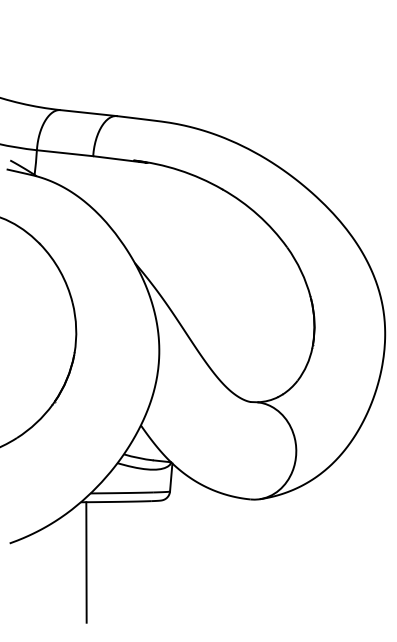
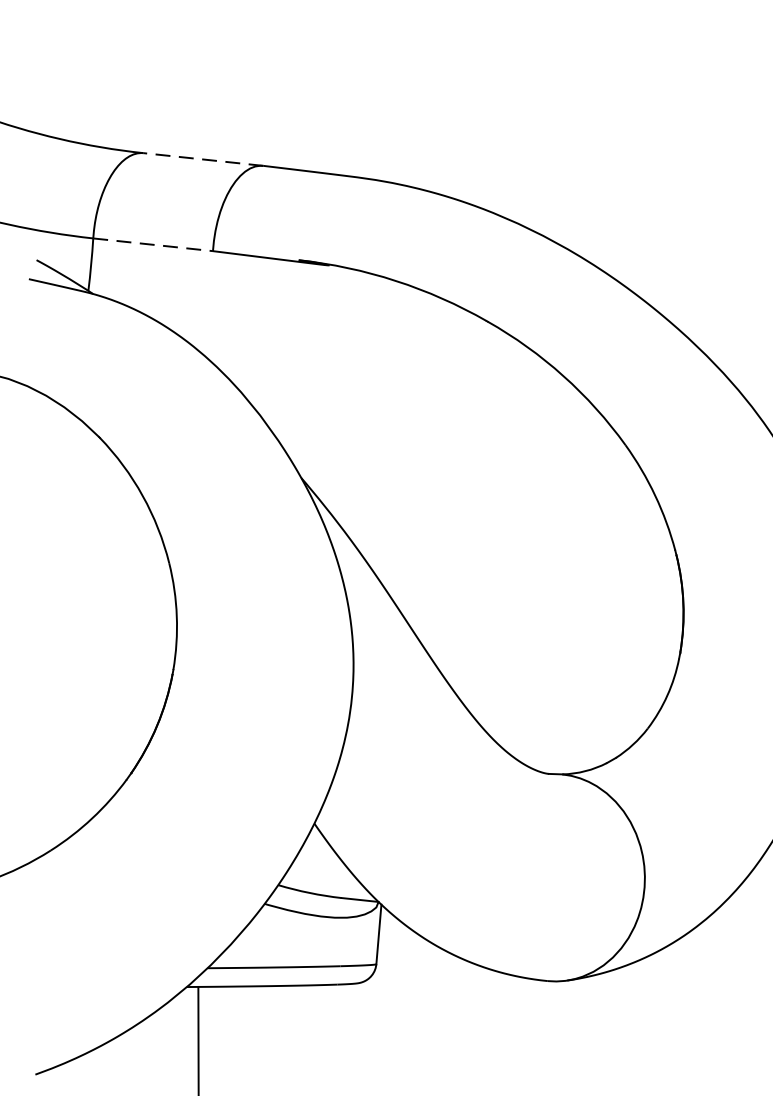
line: (88, 113) -> (202, 160), solid -> dashed
line: (65, 153) -> (154, 245), solid -> dashed

